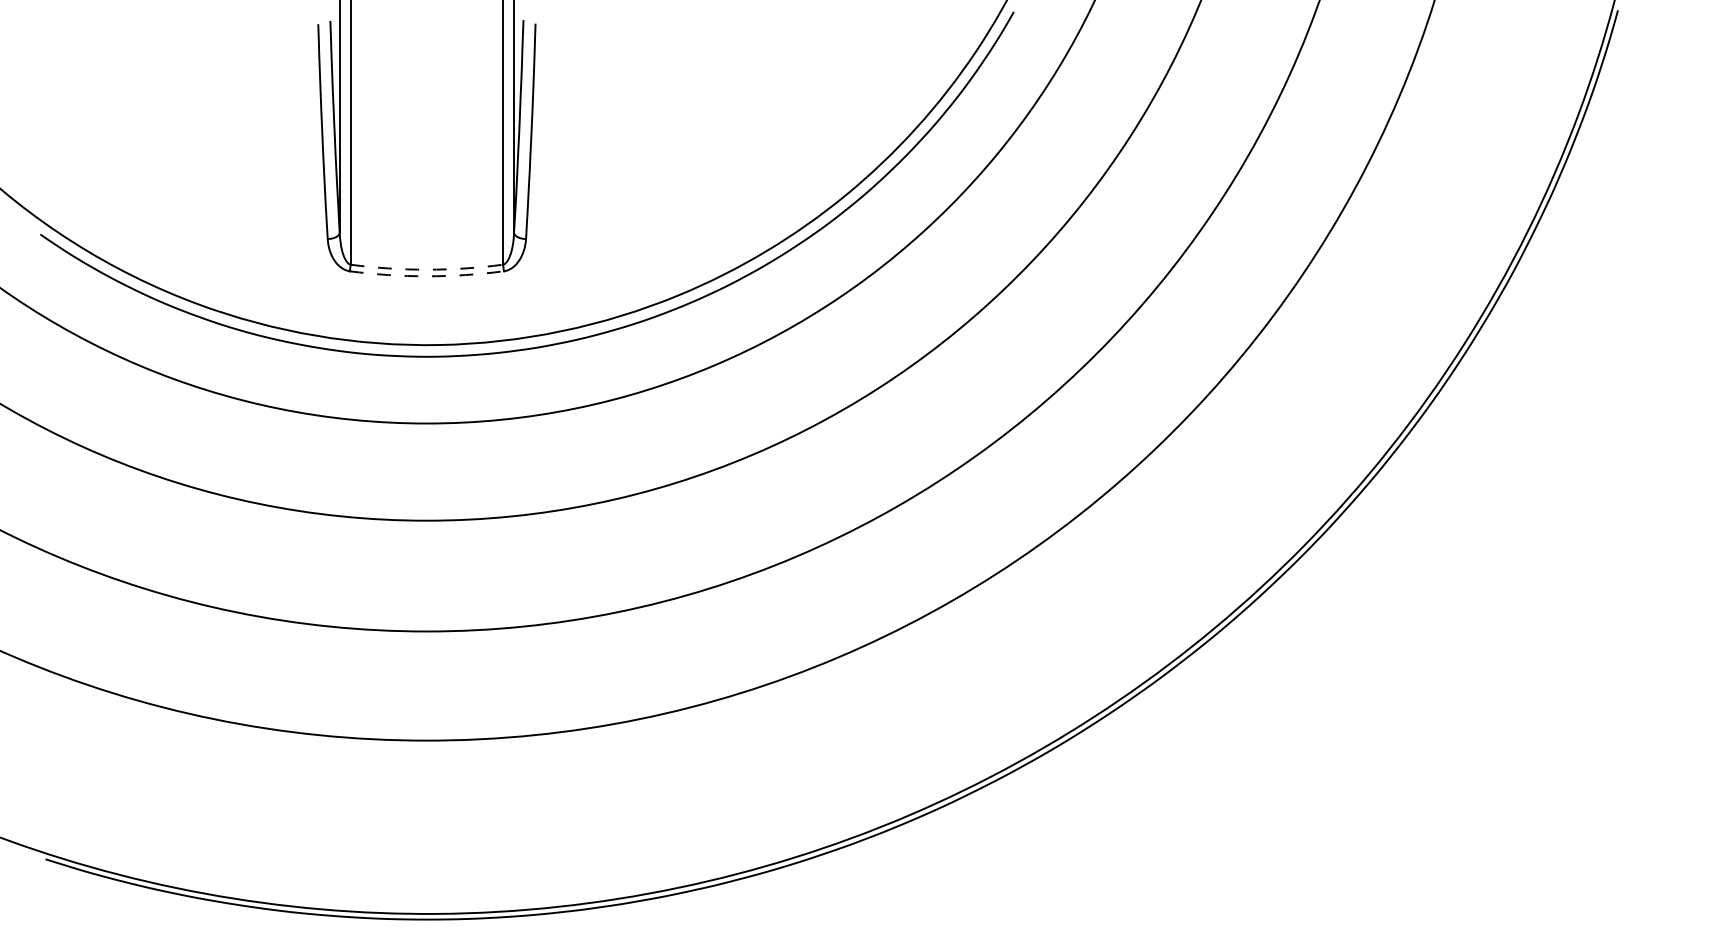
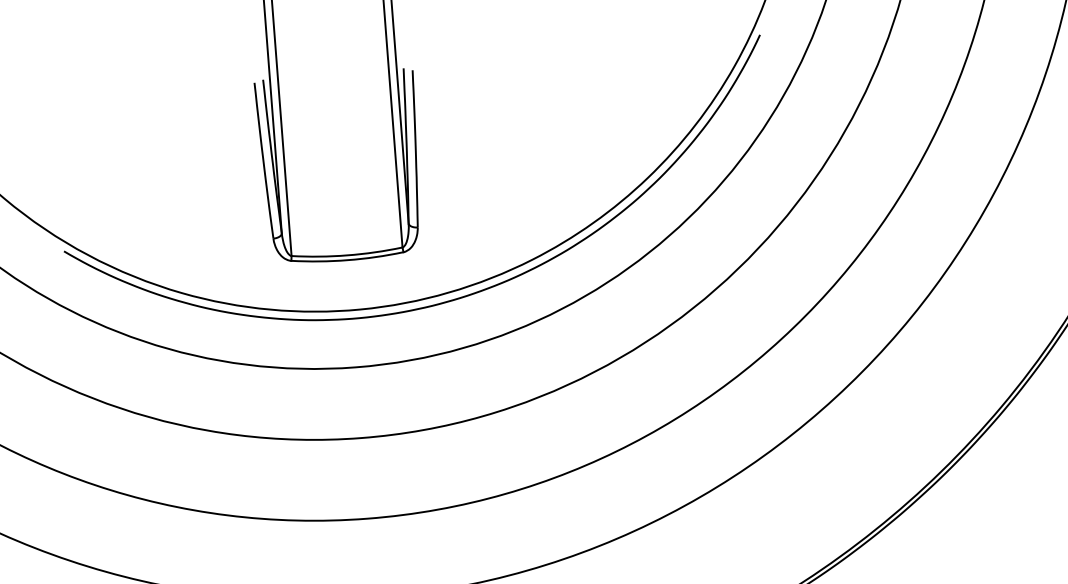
arc: (426, 269) -> (347, 255), dashed -> solid
arc: (426, 276) -> (347, 260), dashed -> solid

